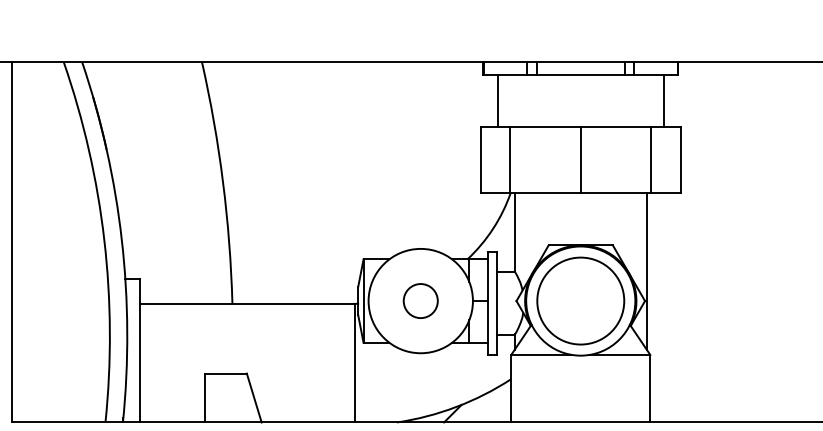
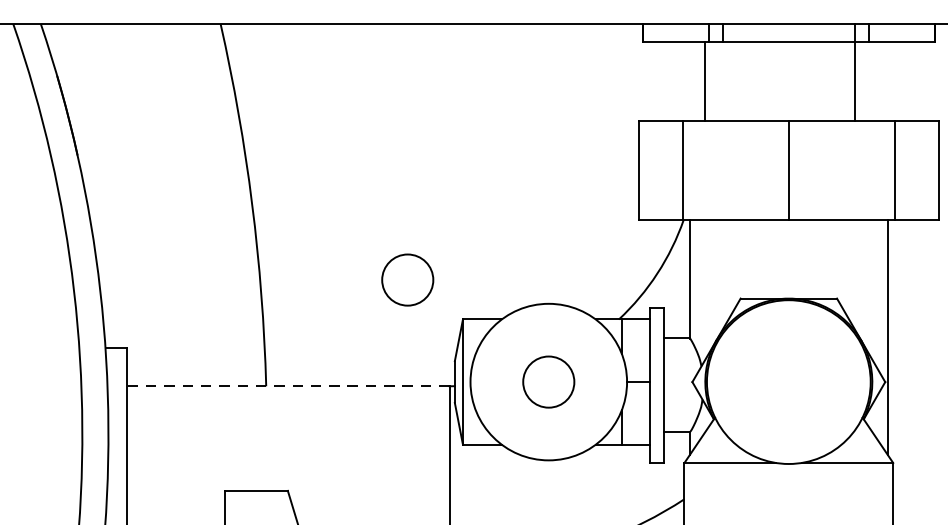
line: (497, 100) -> (704, 81), moved
line: (663, 100) -> (854, 81), moved
circle: (326, 232) -> (407, 279), added
circle: (580, 300) -> (788, 381), removed
line: (246, 303) -> (287, 385), solid -> dashed

